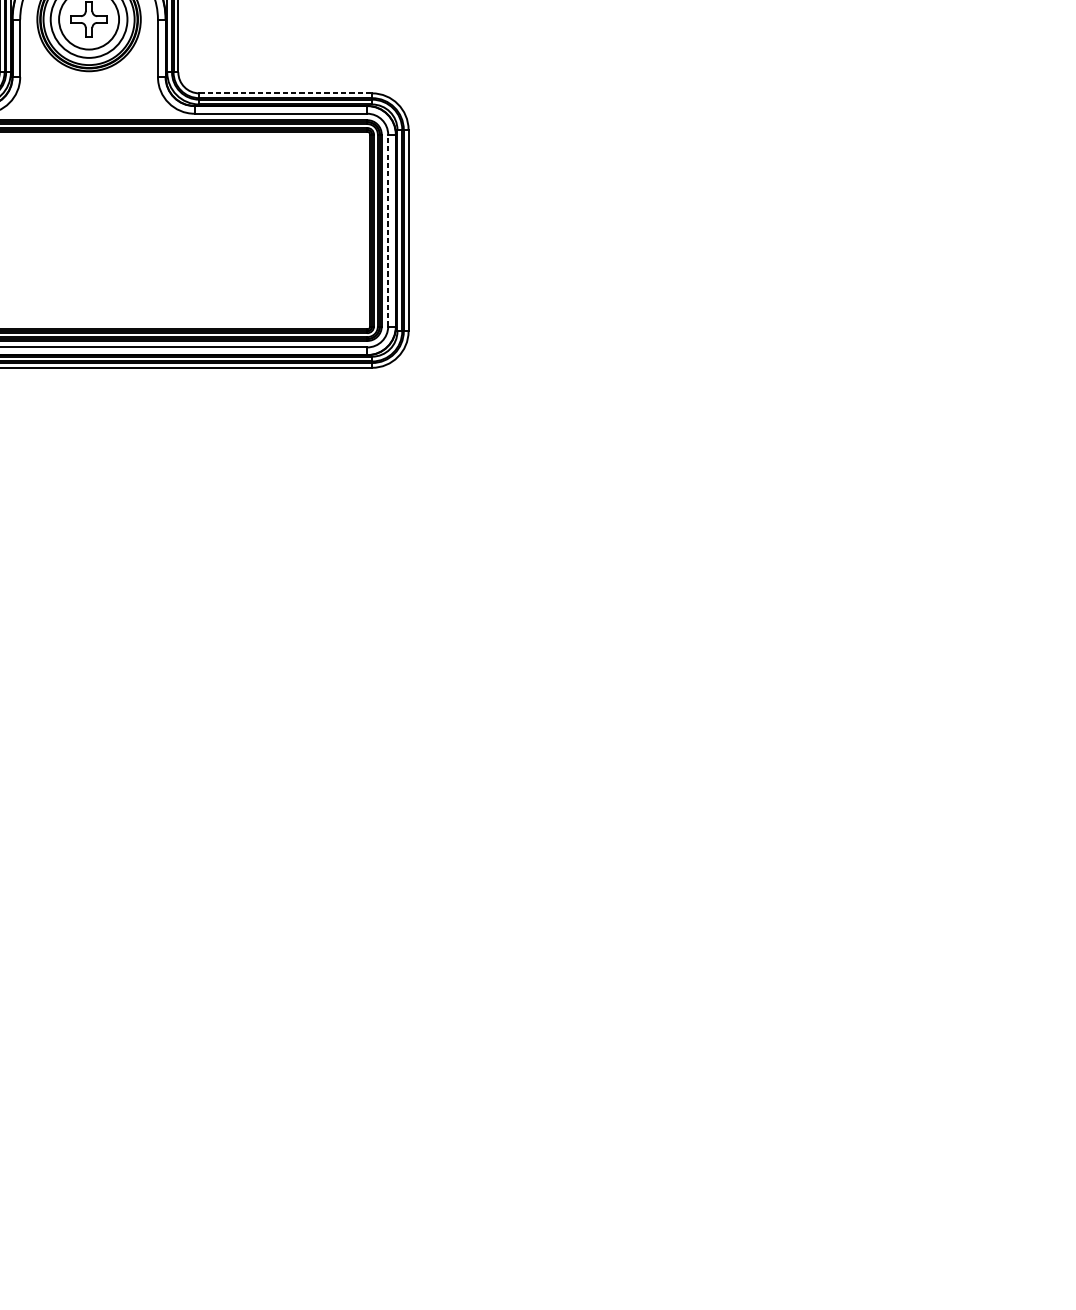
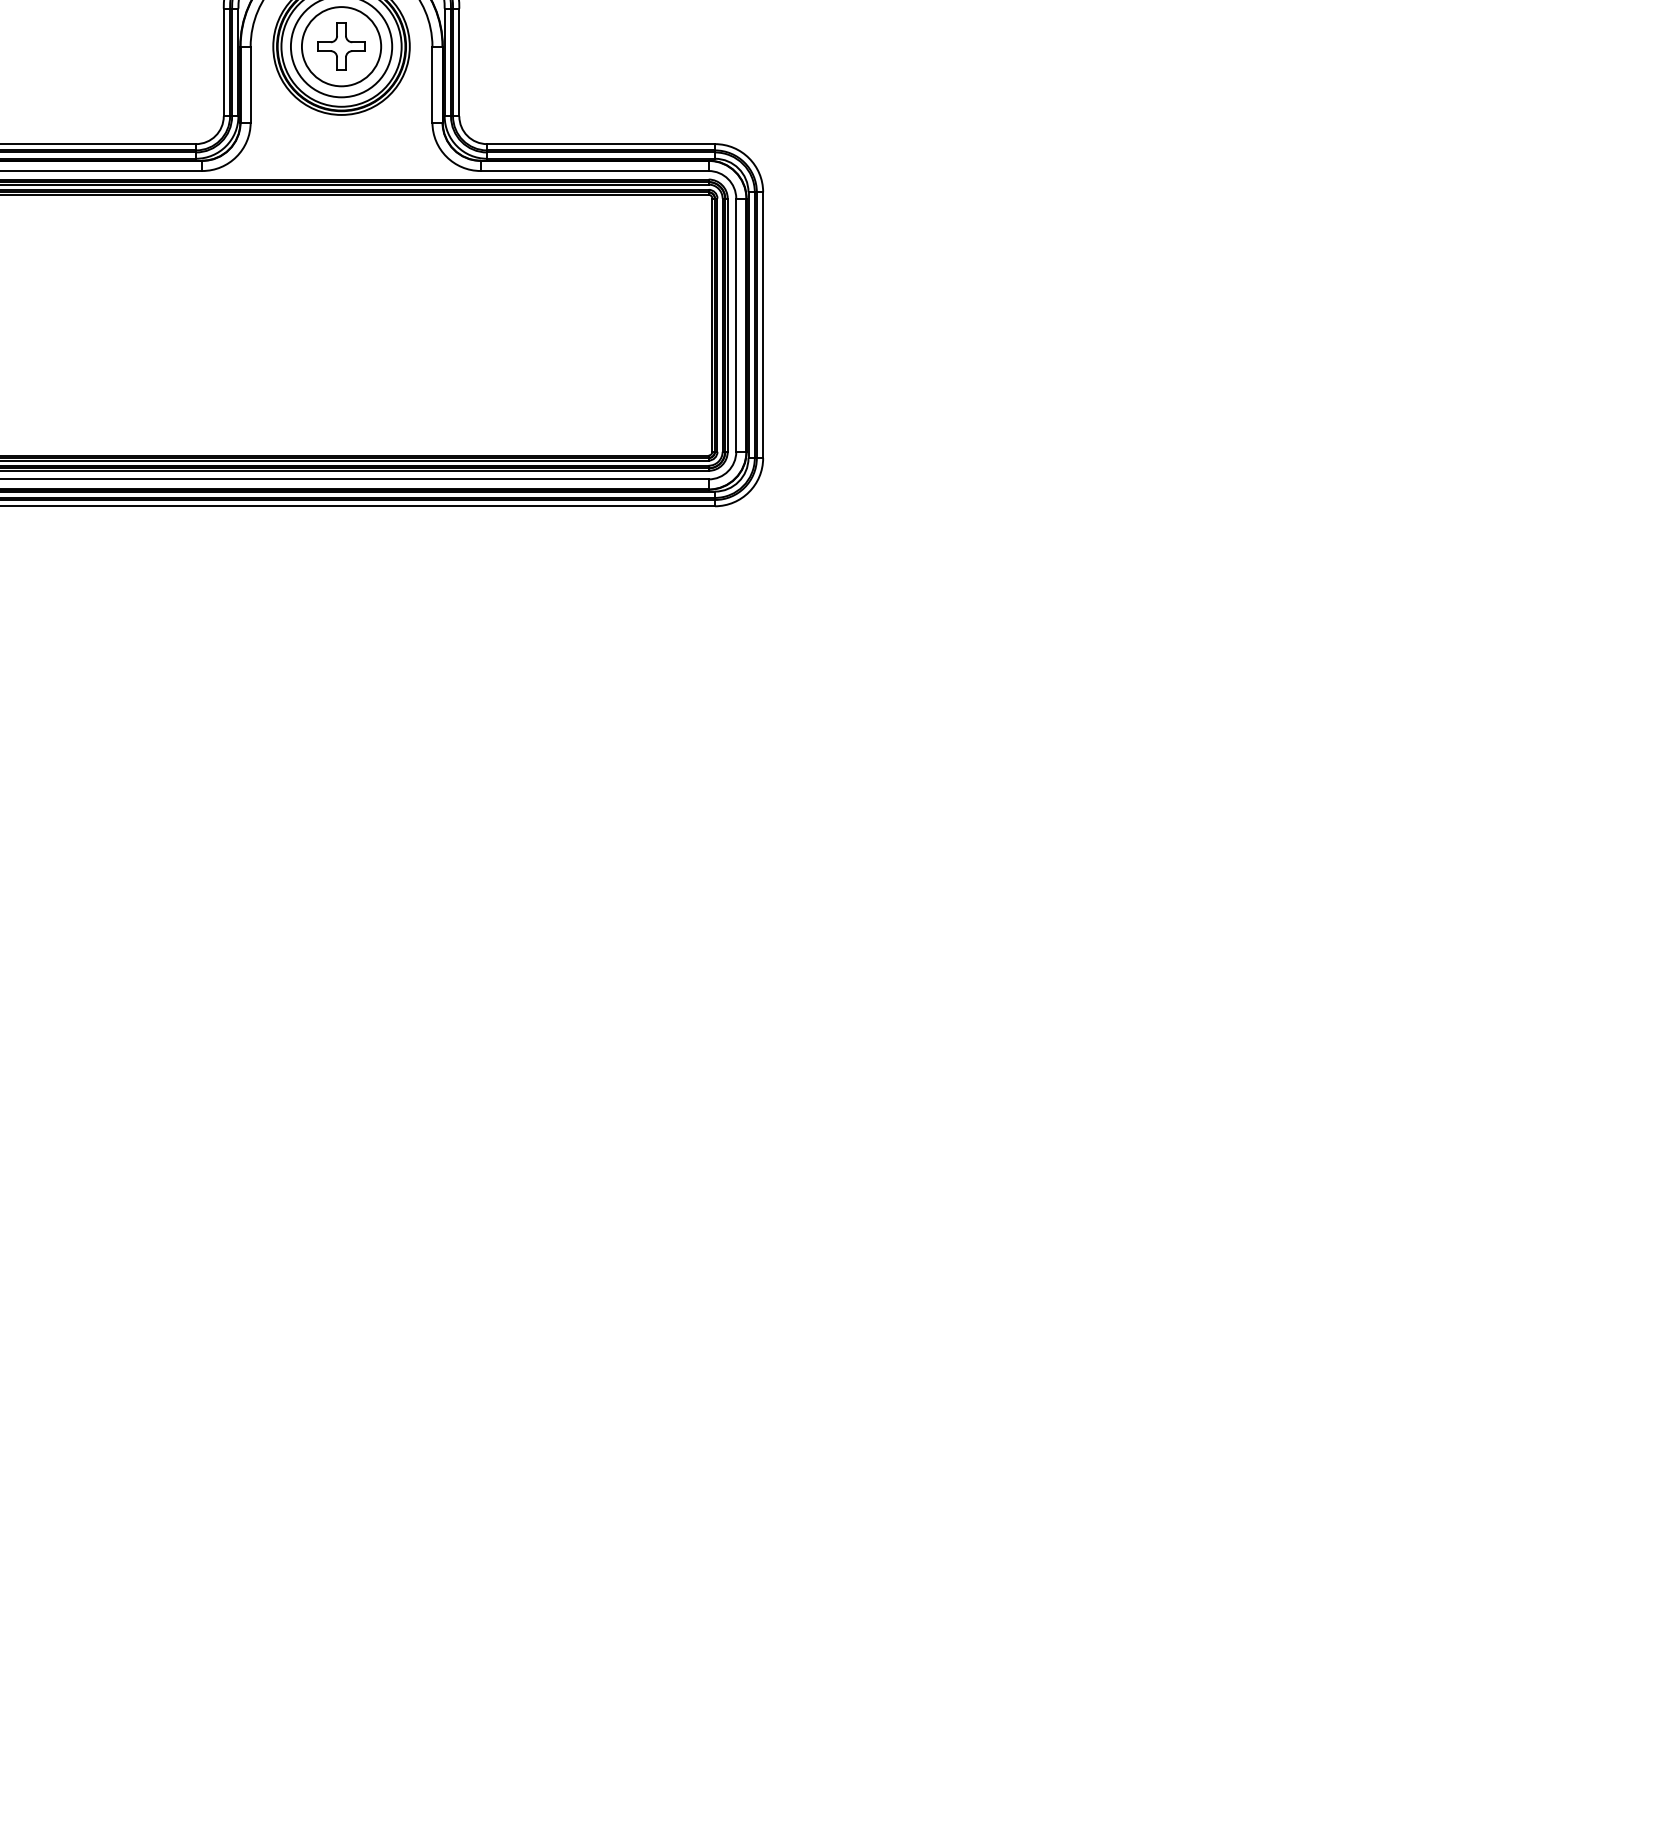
line: (286, 93) -> (601, 144), dashed -> solid
line: (388, 230) -> (736, 325), dashed -> solid

